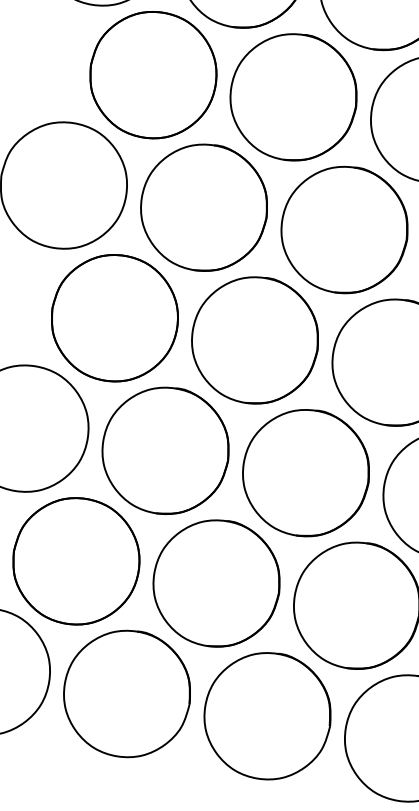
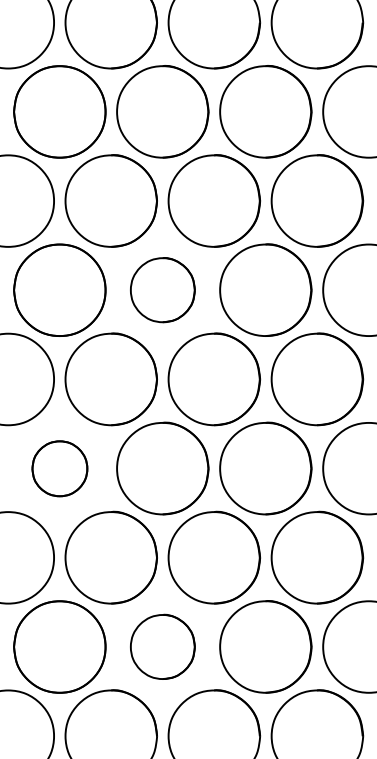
part: (293, 96) -> (162, 289), size x0.7
part: (114, 317) -> (59, 468), size x0.6
part: (216, 582) -> (162, 646), size x0.7

